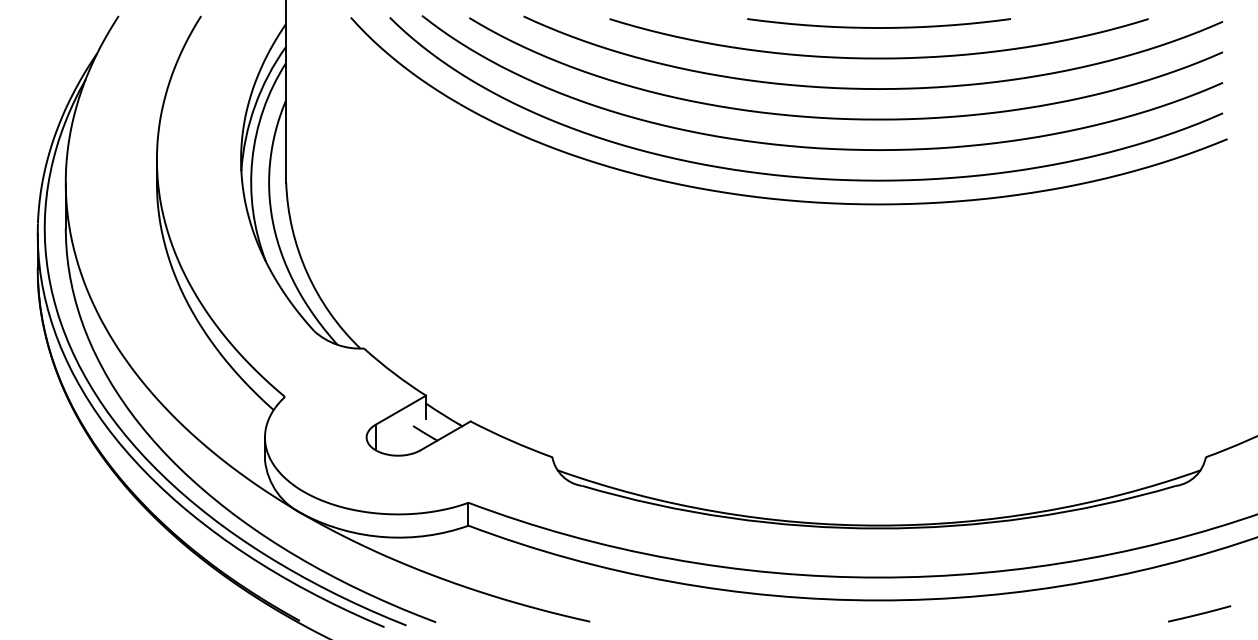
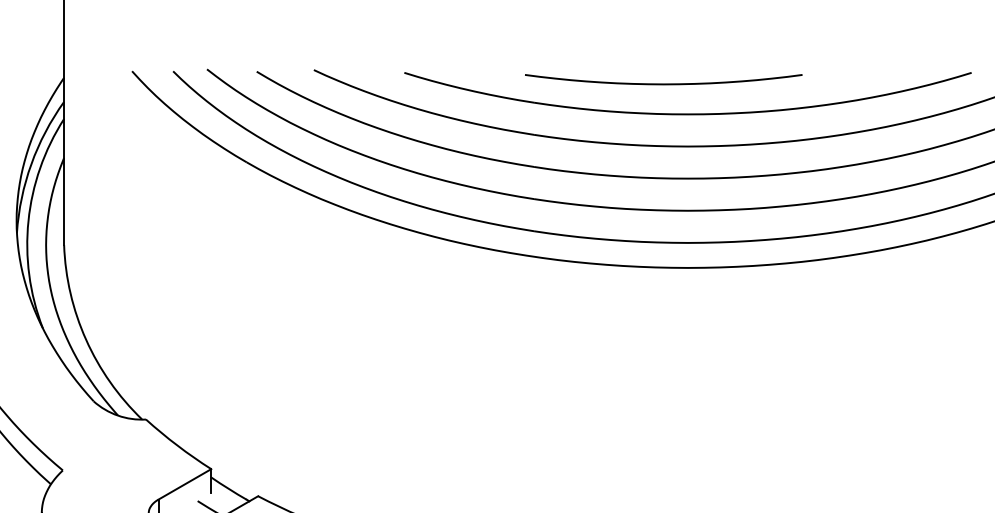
curve: (878, 27) -> (663, 83), moved

